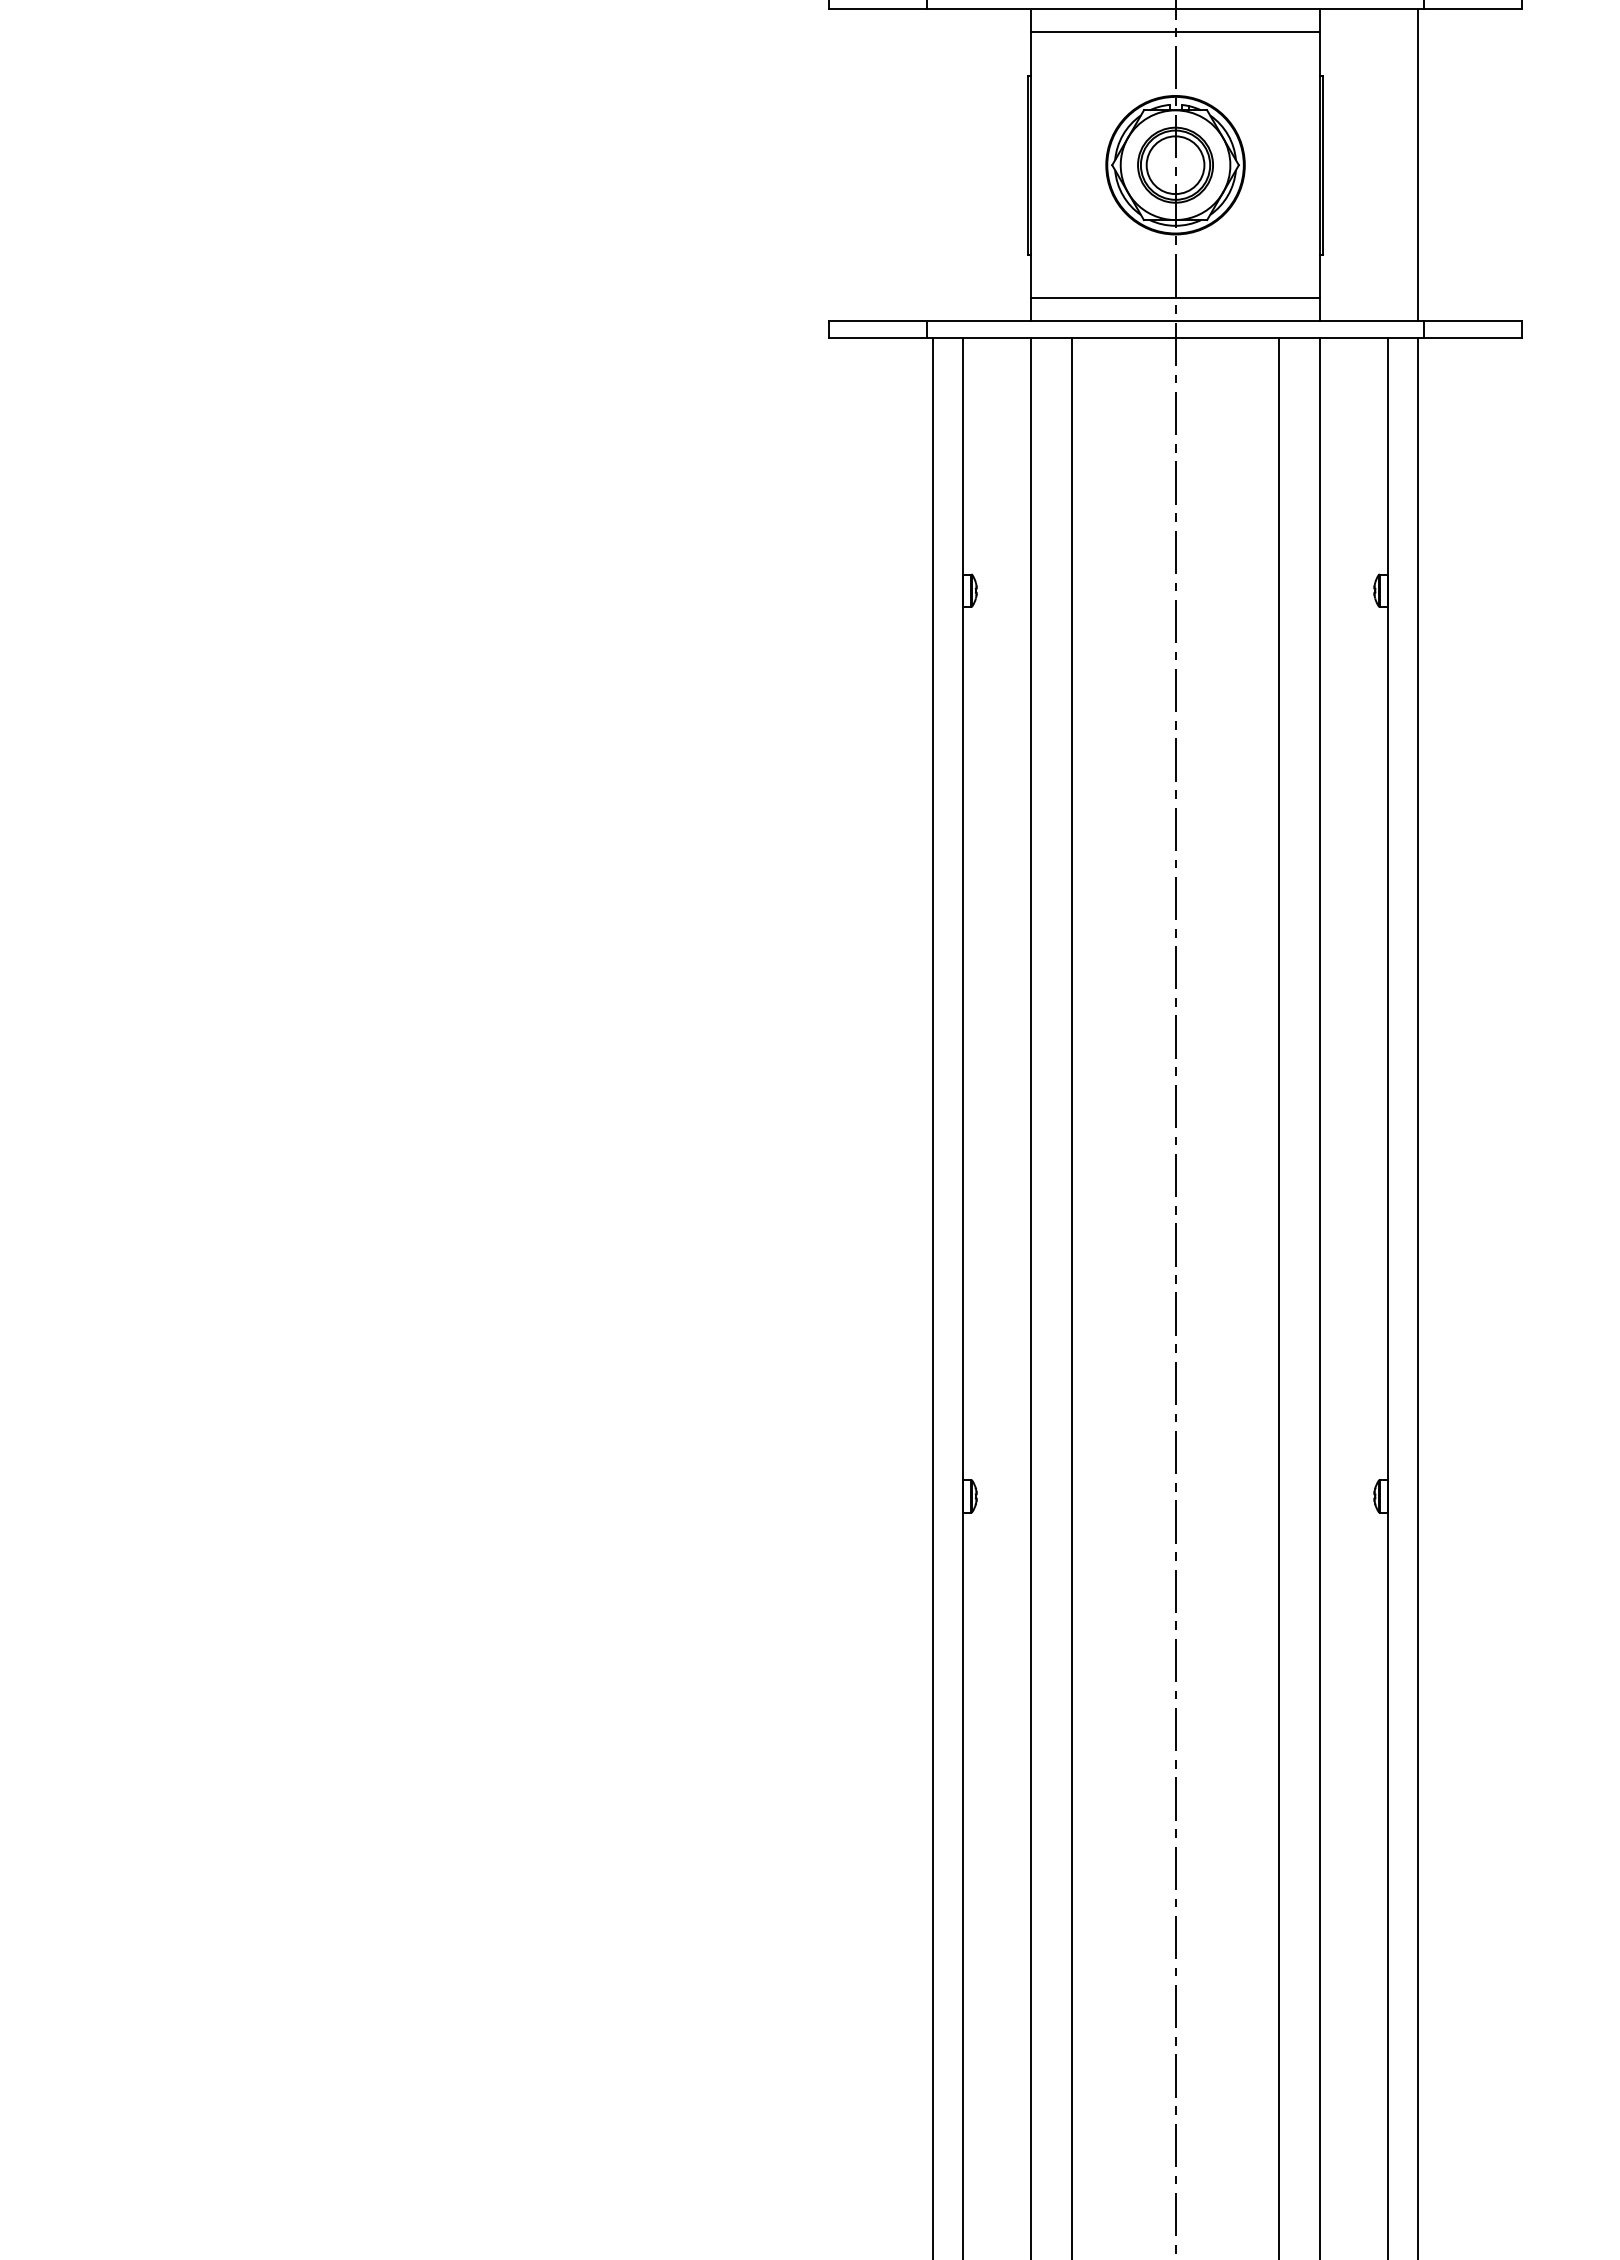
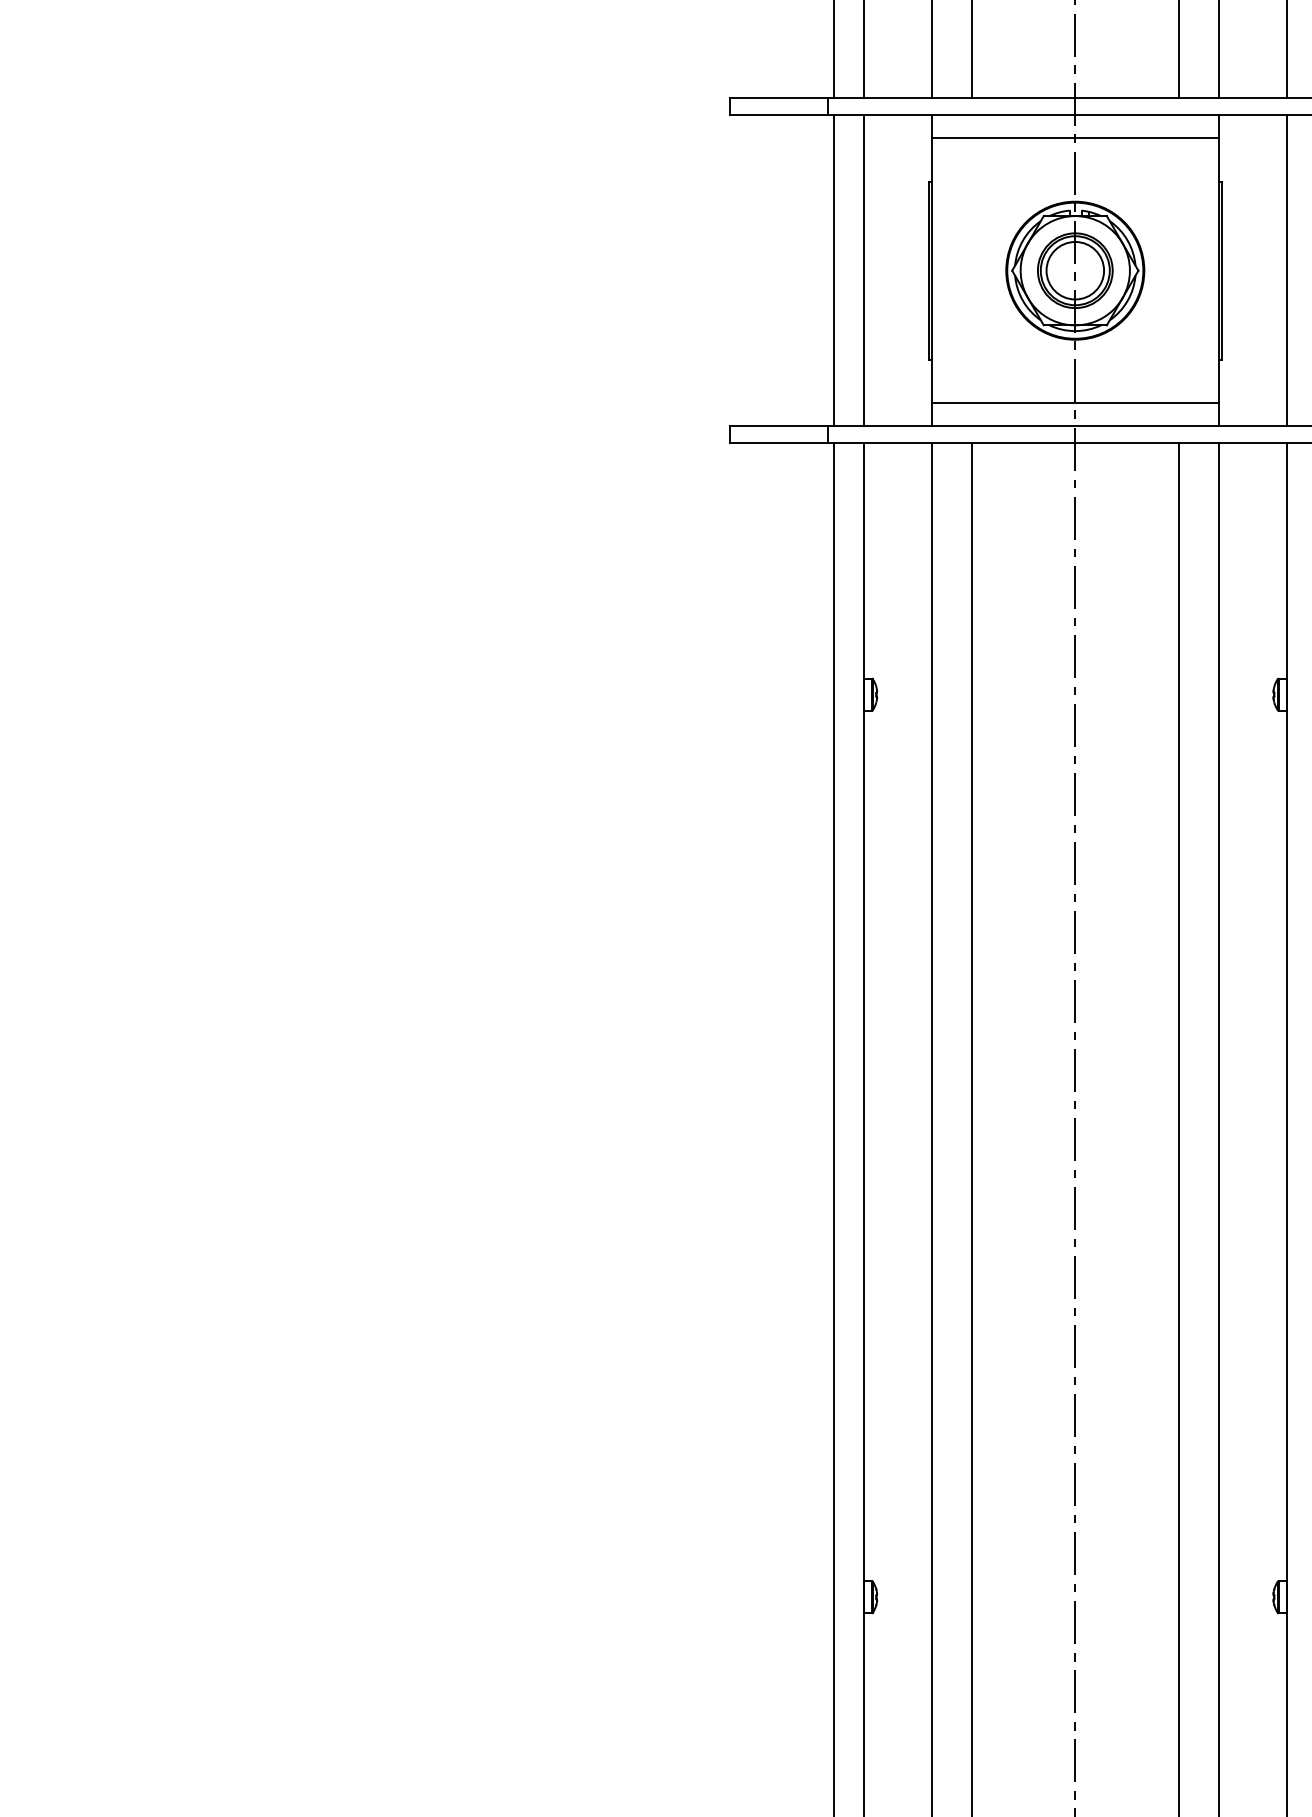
line: (933, 165) -> (834, 271), added
line: (963, 165) -> (863, 271), added
line: (1387, 165) -> (1286, 271), added

